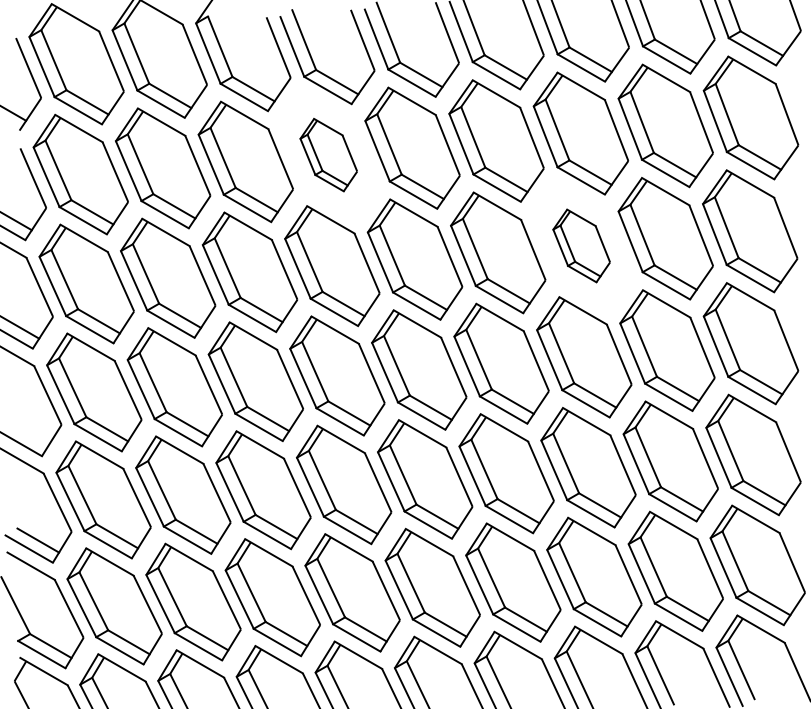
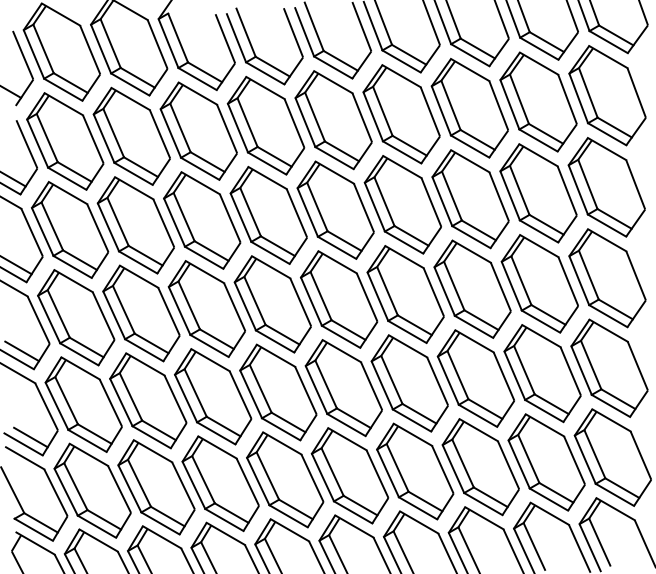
part: (328, 154) -> (265, 125), size x1.67
part: (581, 245) -> (470, 198), size x1.67
line: (27, 434) -> (22, 351), added

